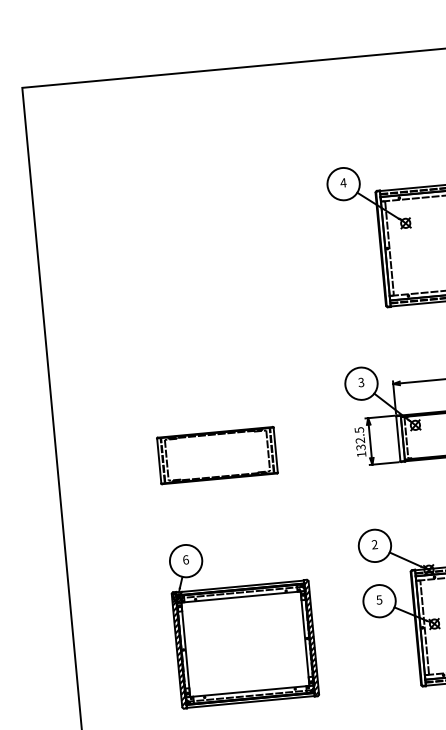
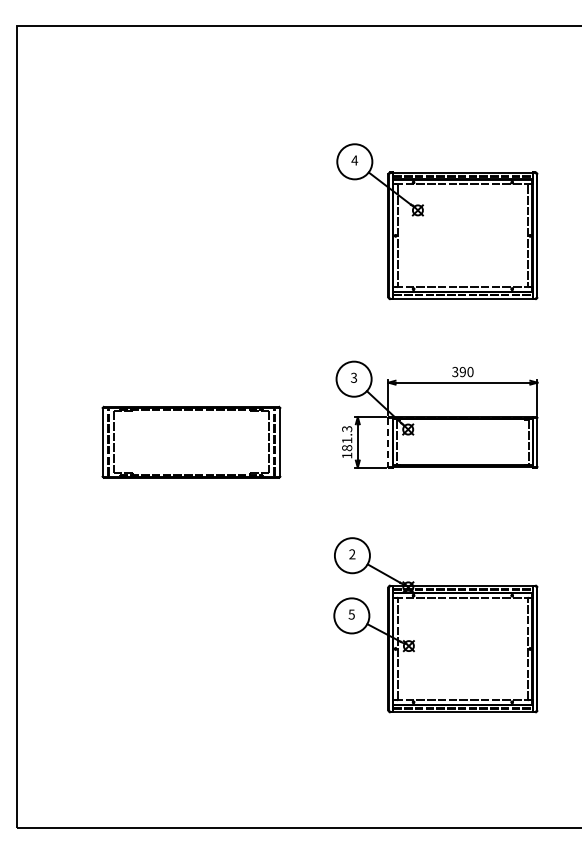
text: (360, 438) -> (347, 438), 132.5 -> 181.3
line: (398, 438) -> (388, 442), solid -> dashed
part: (216, 455) -> (190, 442), size x1.4
part: (243, 620) -> (202, 623), removed

